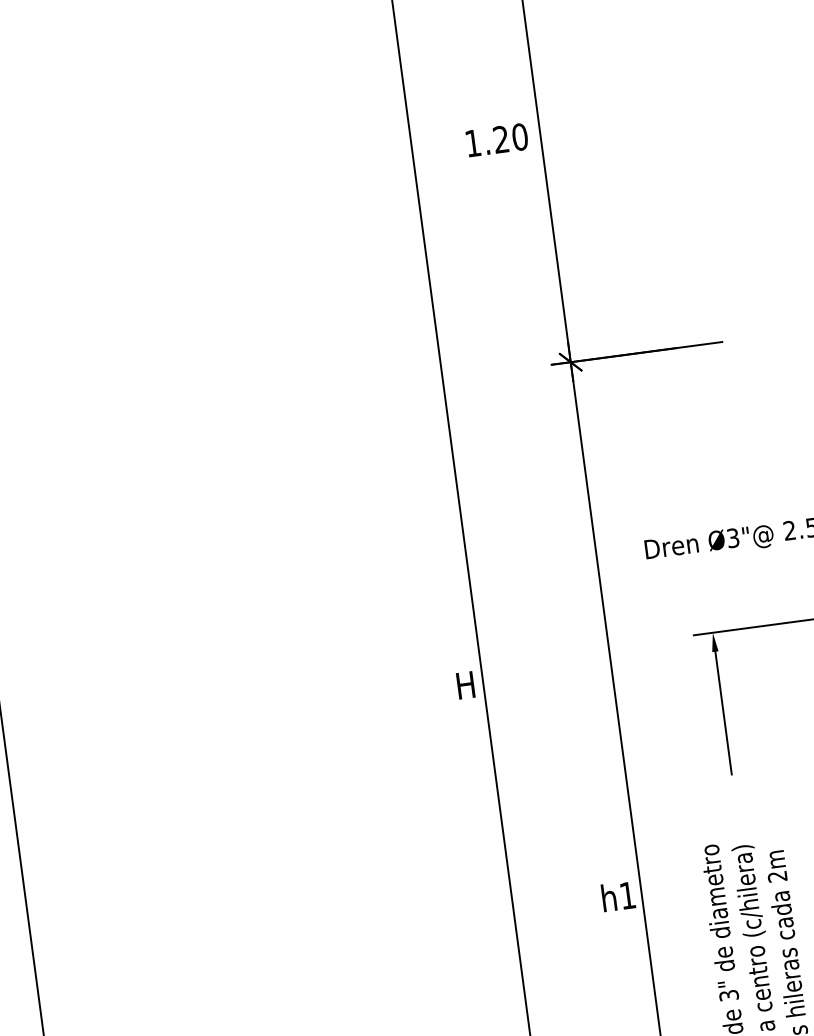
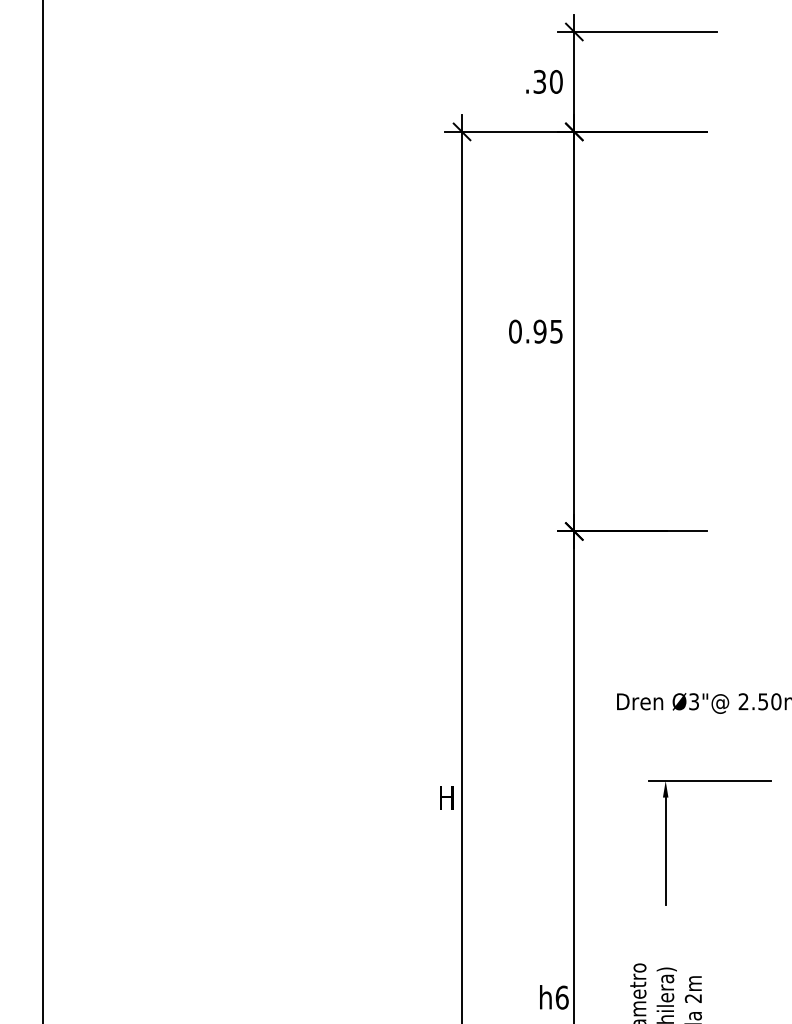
text: (497, 139) -> (536, 331), 1.20 -> 0.95
text: (627, 895) -> (561, 997), h1 -> h6

